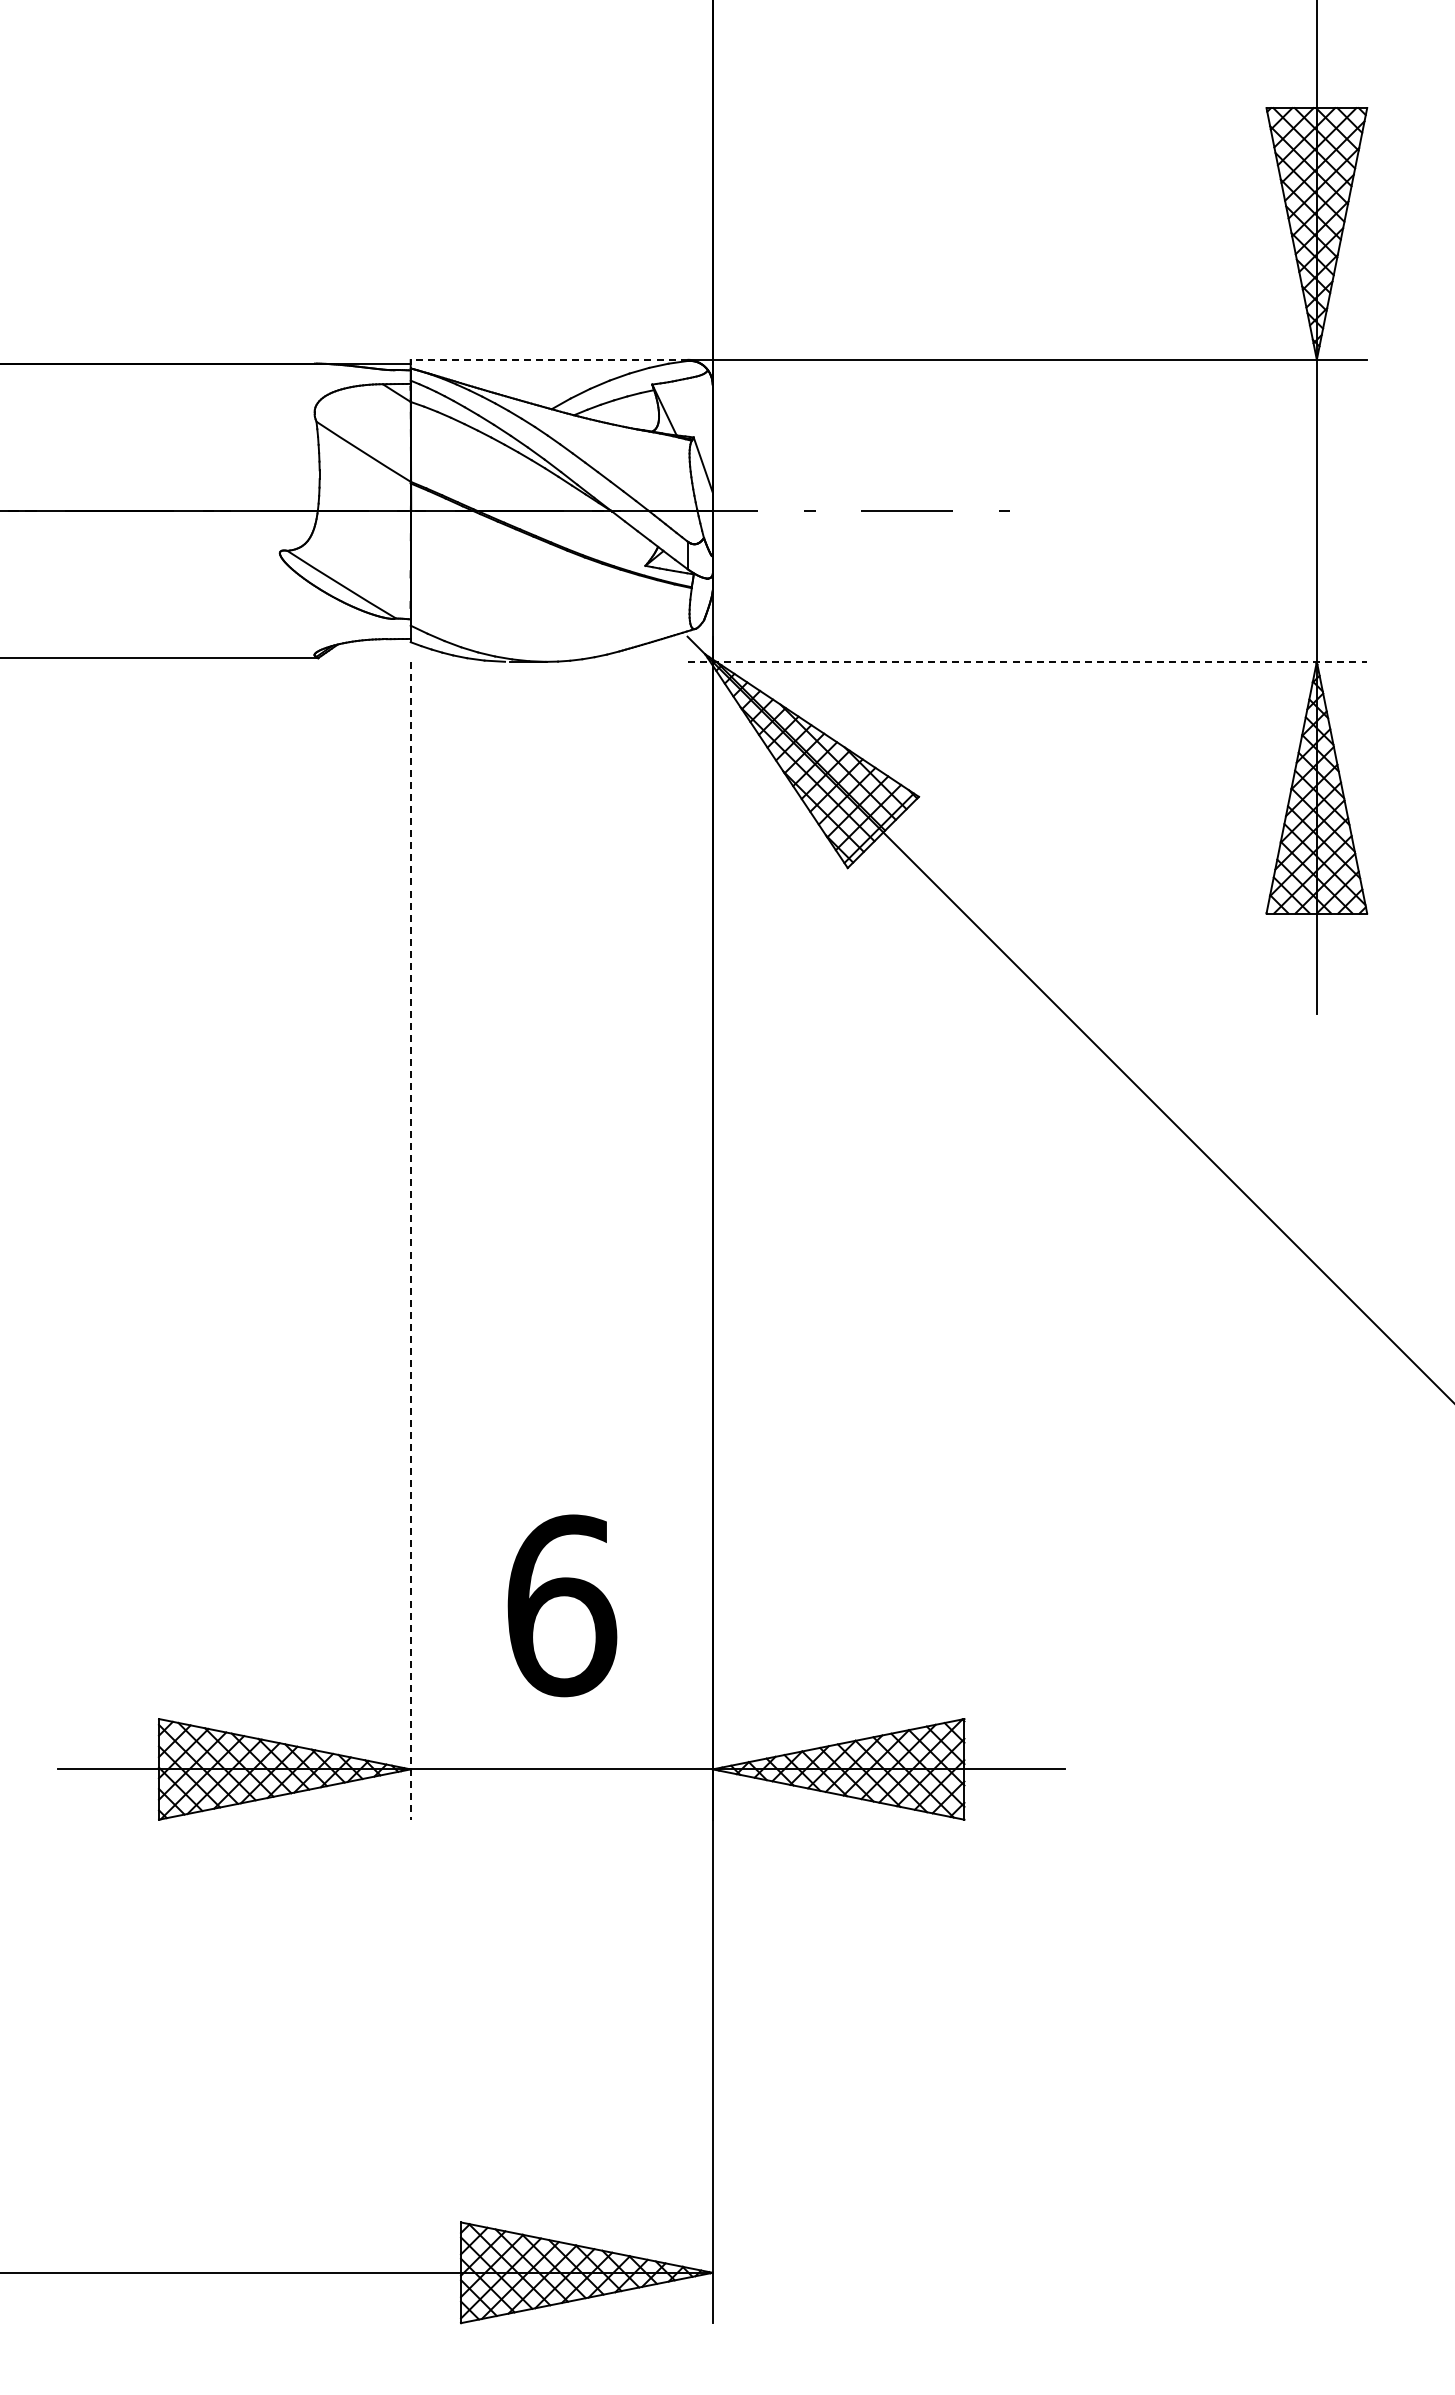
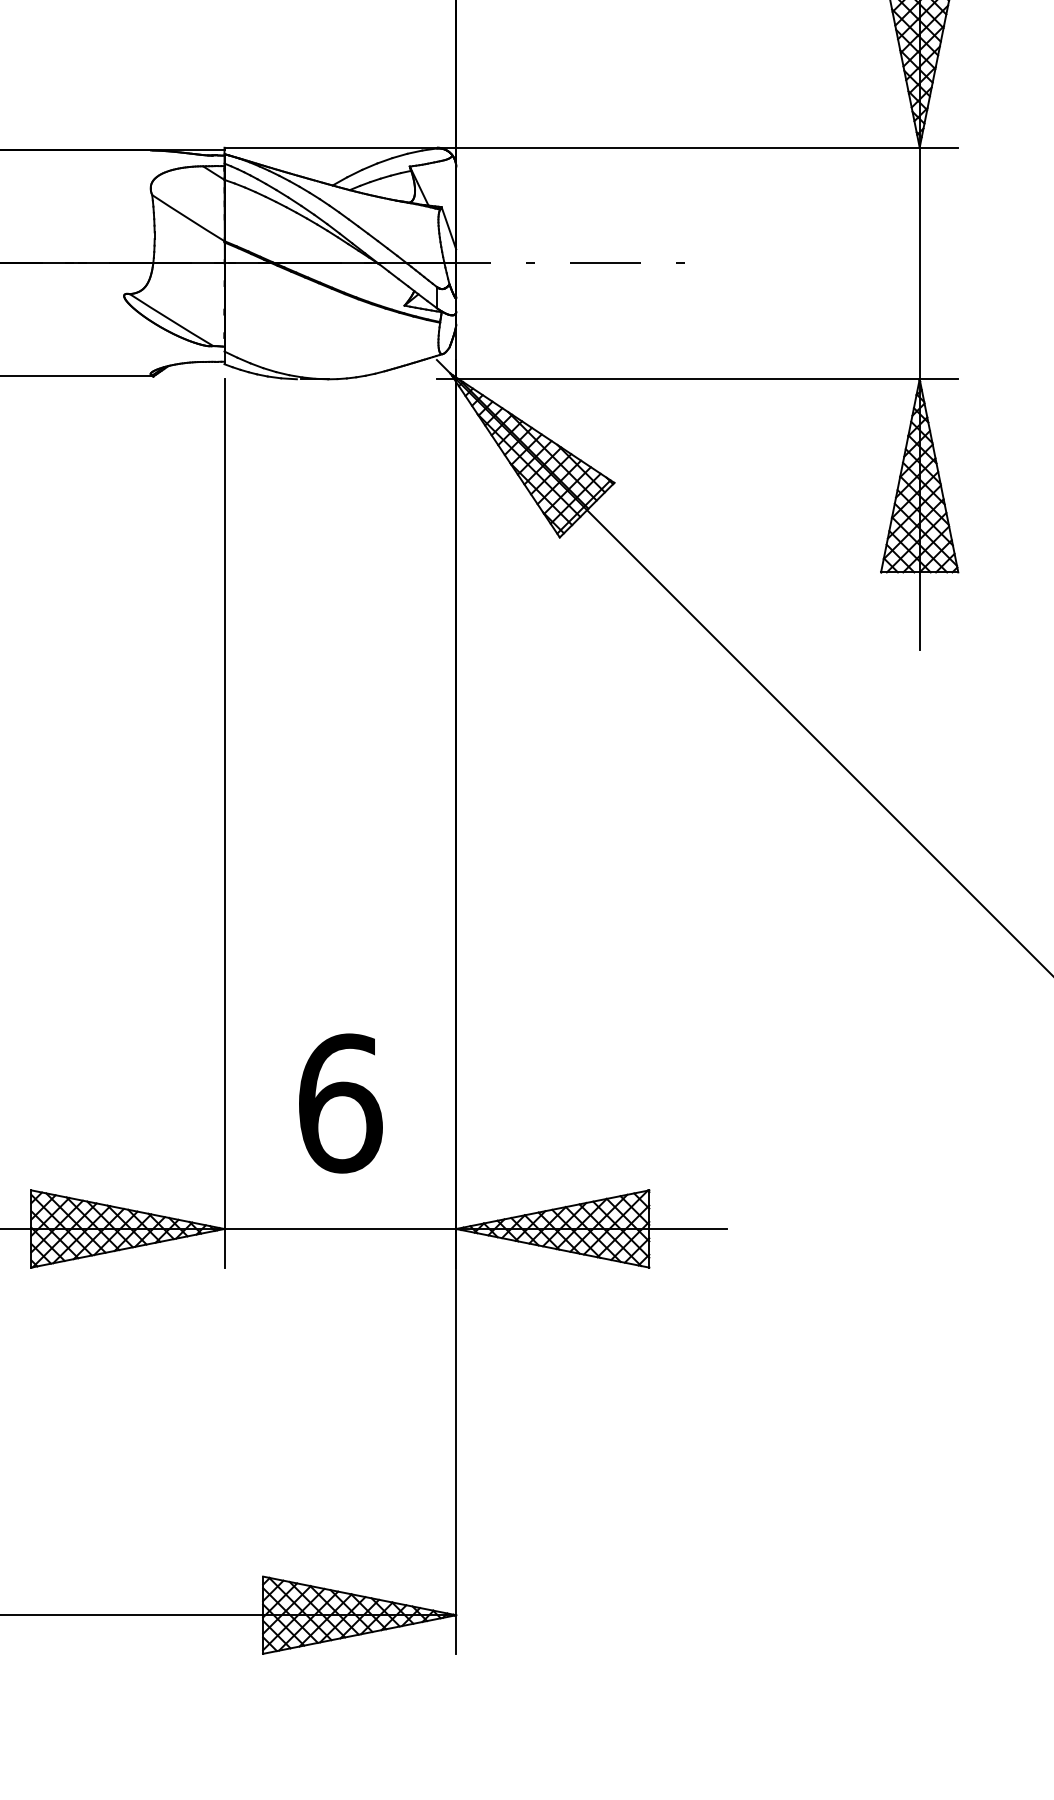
line: (548, 359) -> (330, 147), dashed -> solid
line: (1027, 661) -> (697, 379), dashed -> solid
line: (410, 1240) -> (224, 823), dashed -> solid

